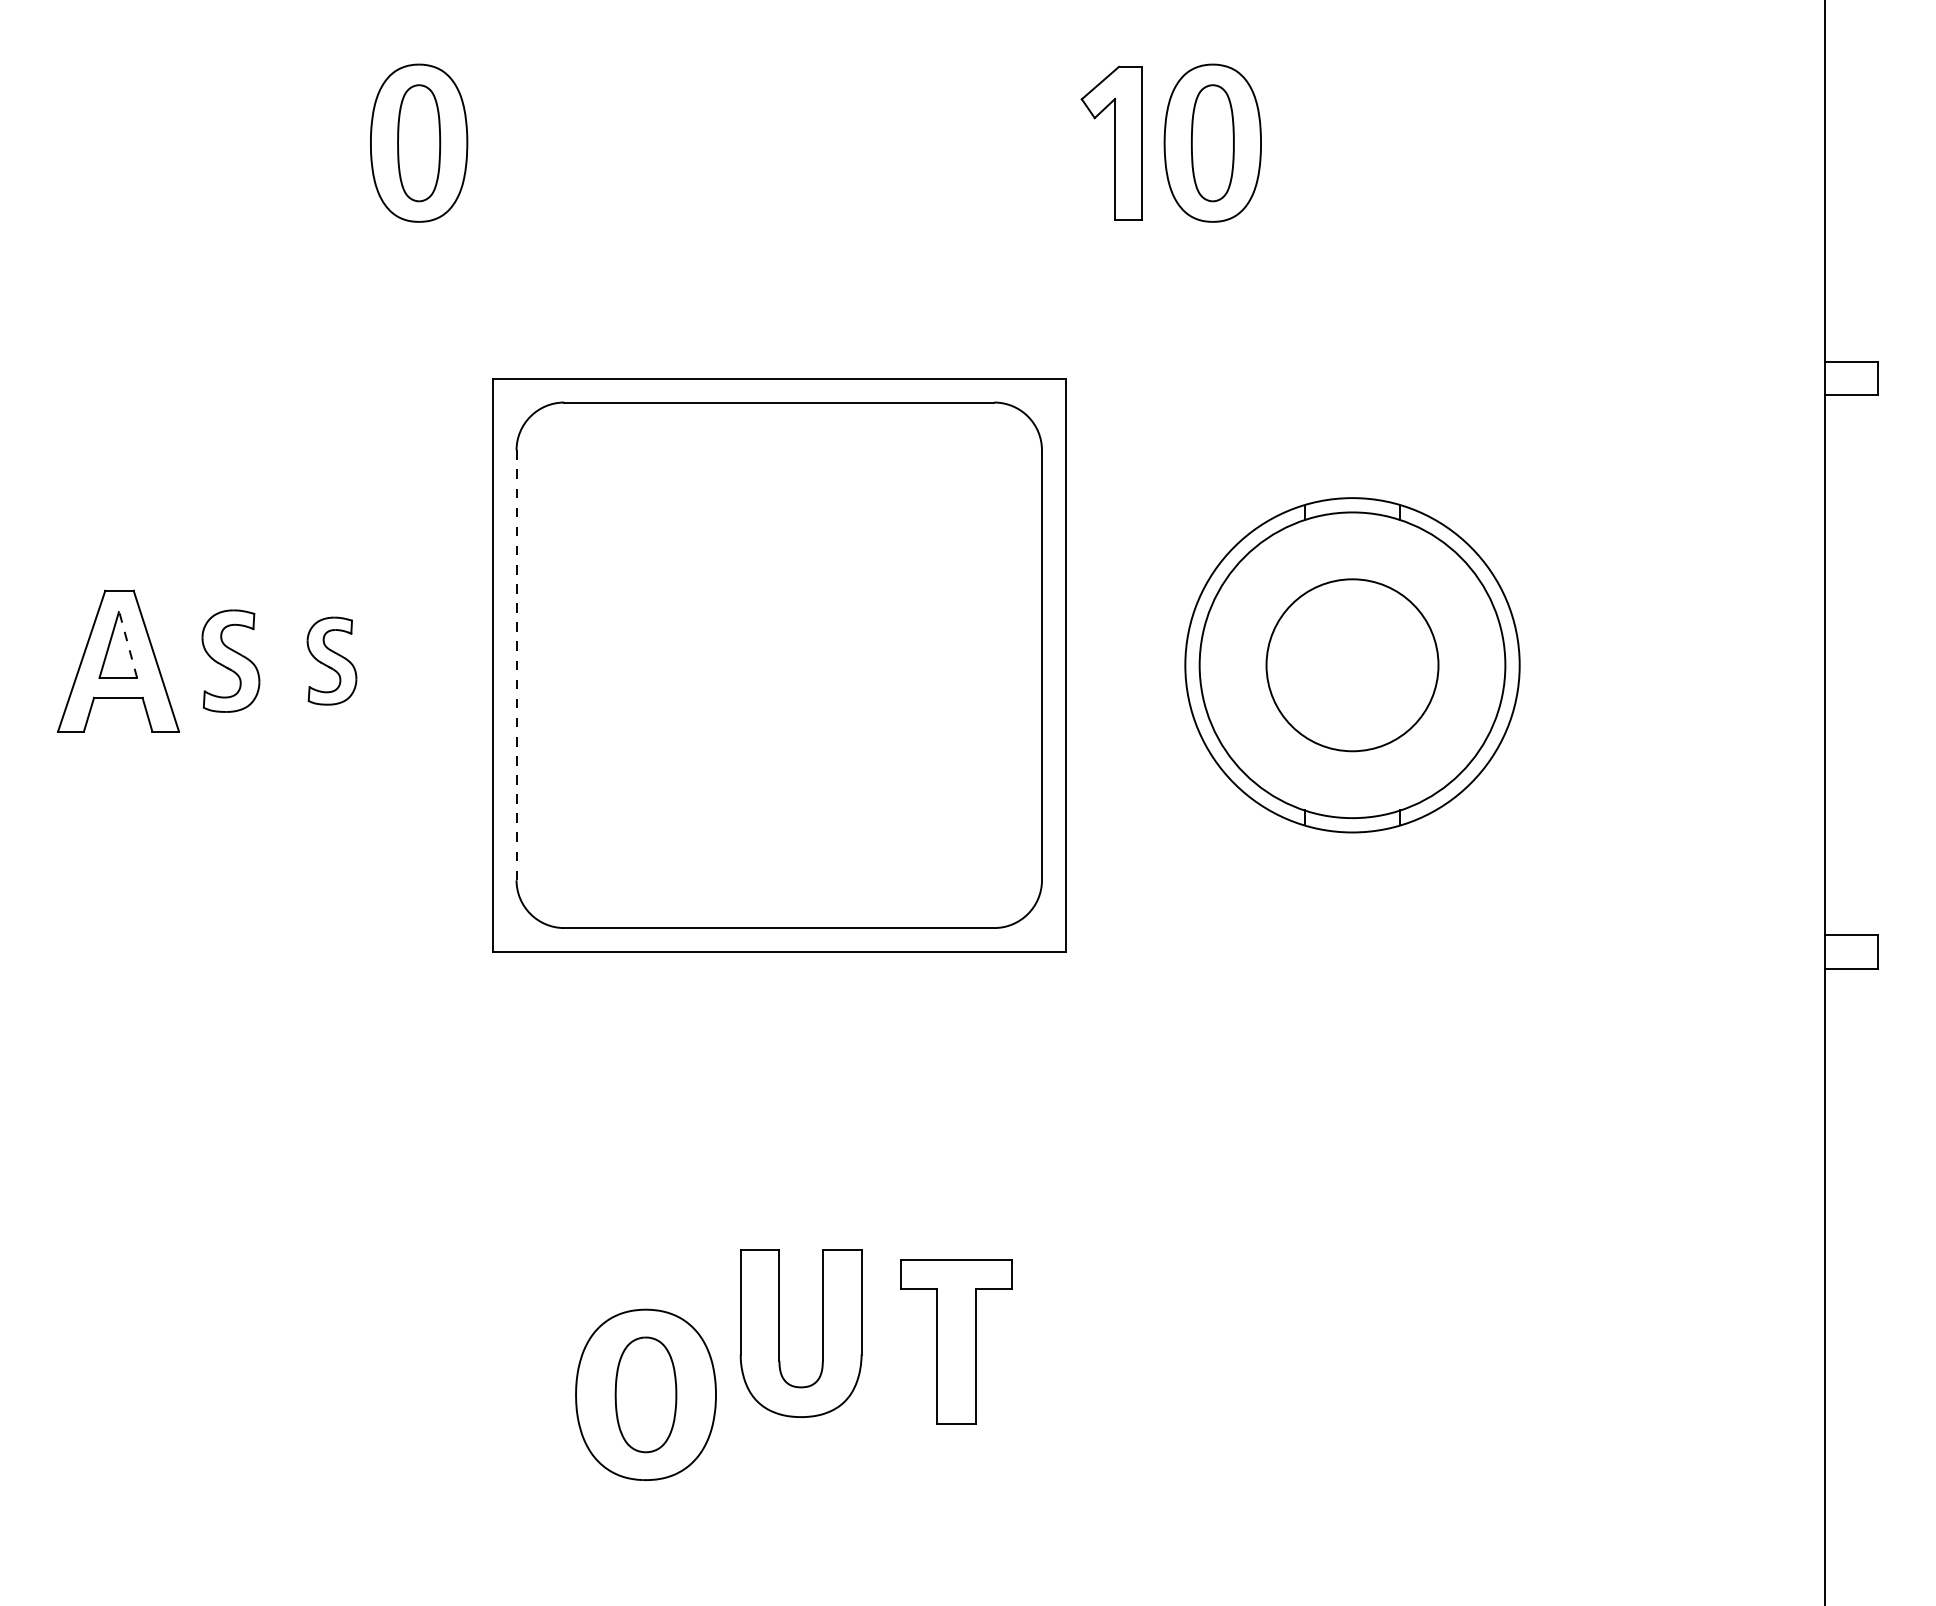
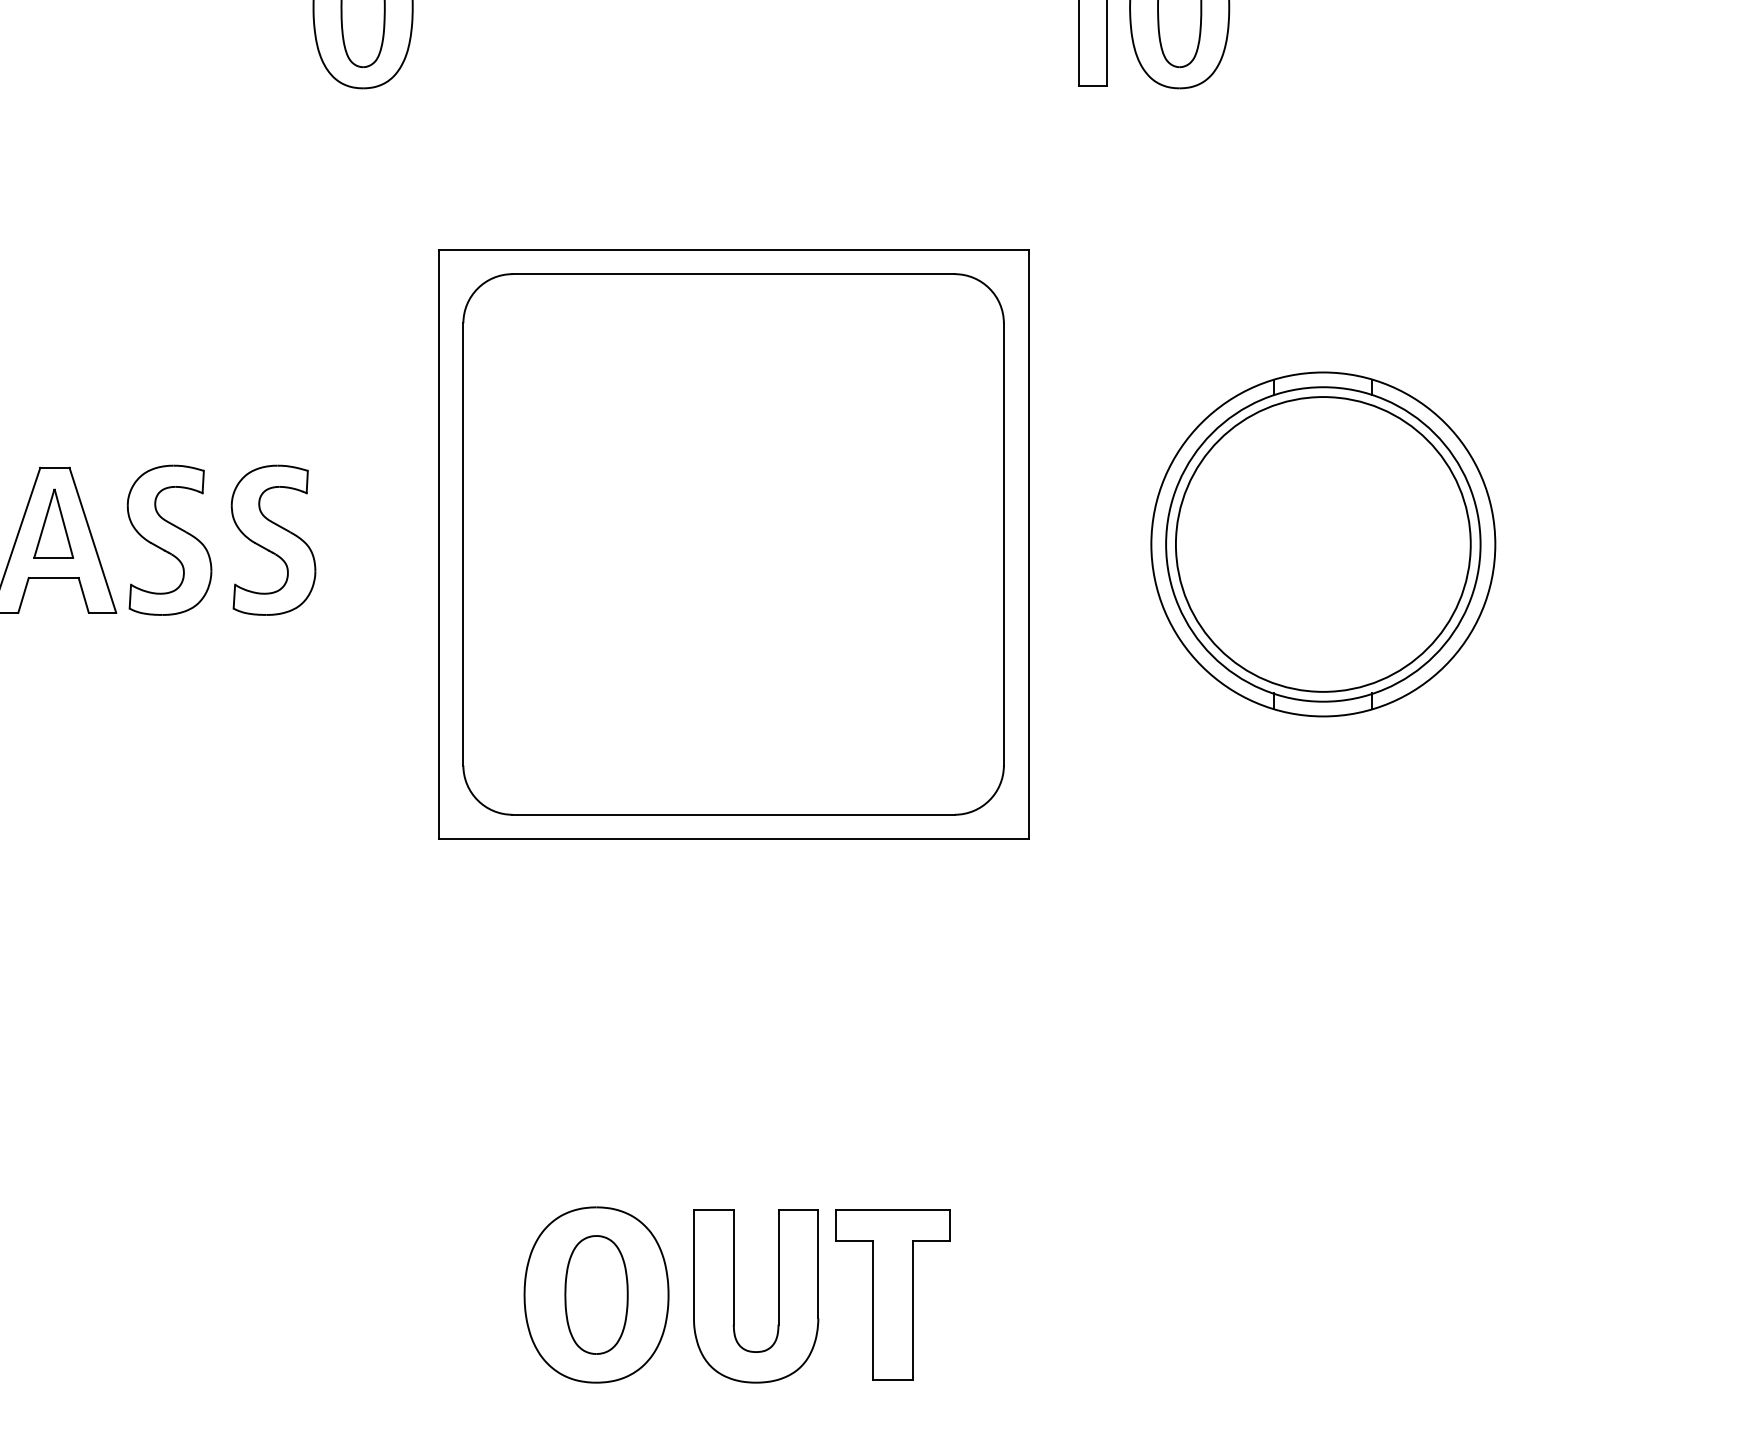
line: (128, 644) -> (64, 523), dashed -> solid
part: (230, 660) -> (169, 539), size x1.43
part: (331, 660) -> (273, 539), size x1.67
line: (516, 665) -> (463, 544), dashed -> solid
circle: (1352, 665) -> (1323, 544), size x1.67
part: (779, 1333) -> (733, 1296), moved
part: (956, 1341) -> (893, 1294), moved

